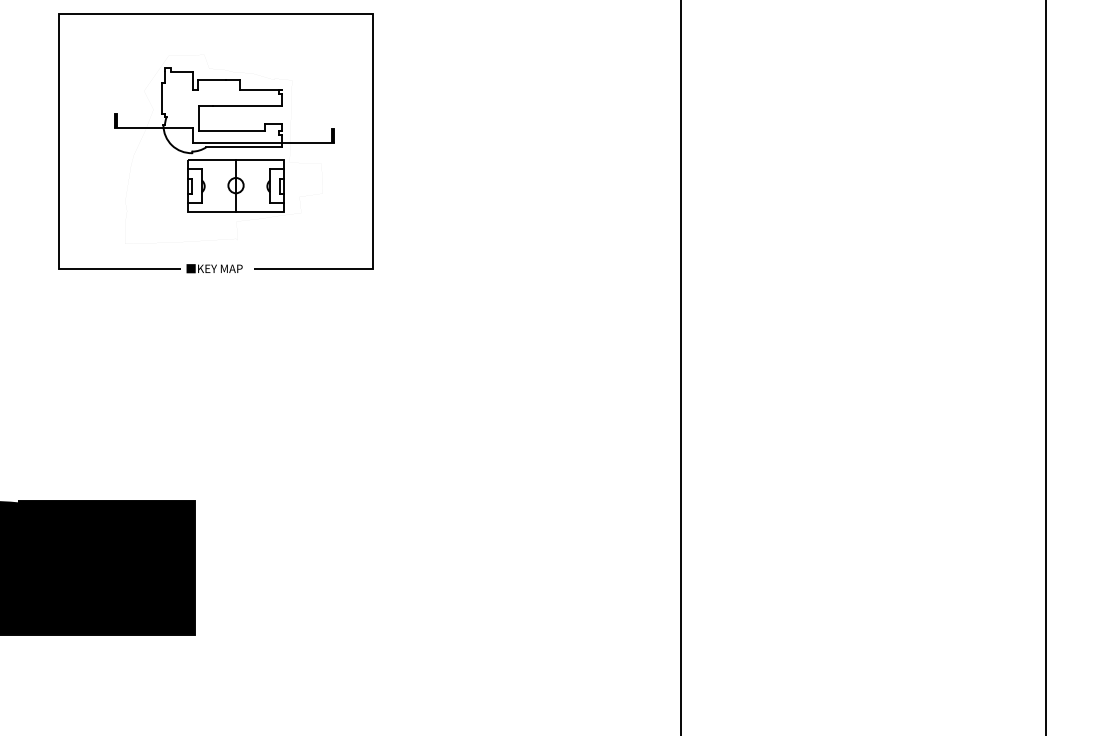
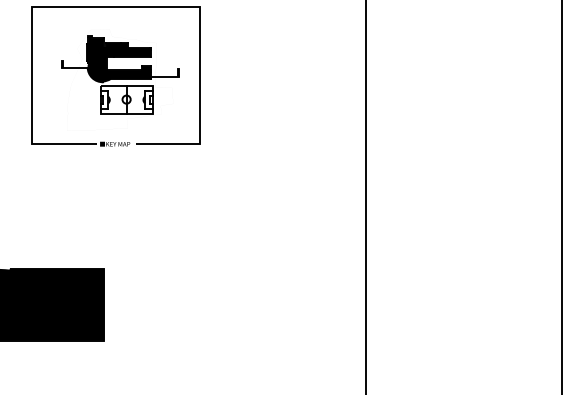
fill: (220, 110) -> (118, 59), added

